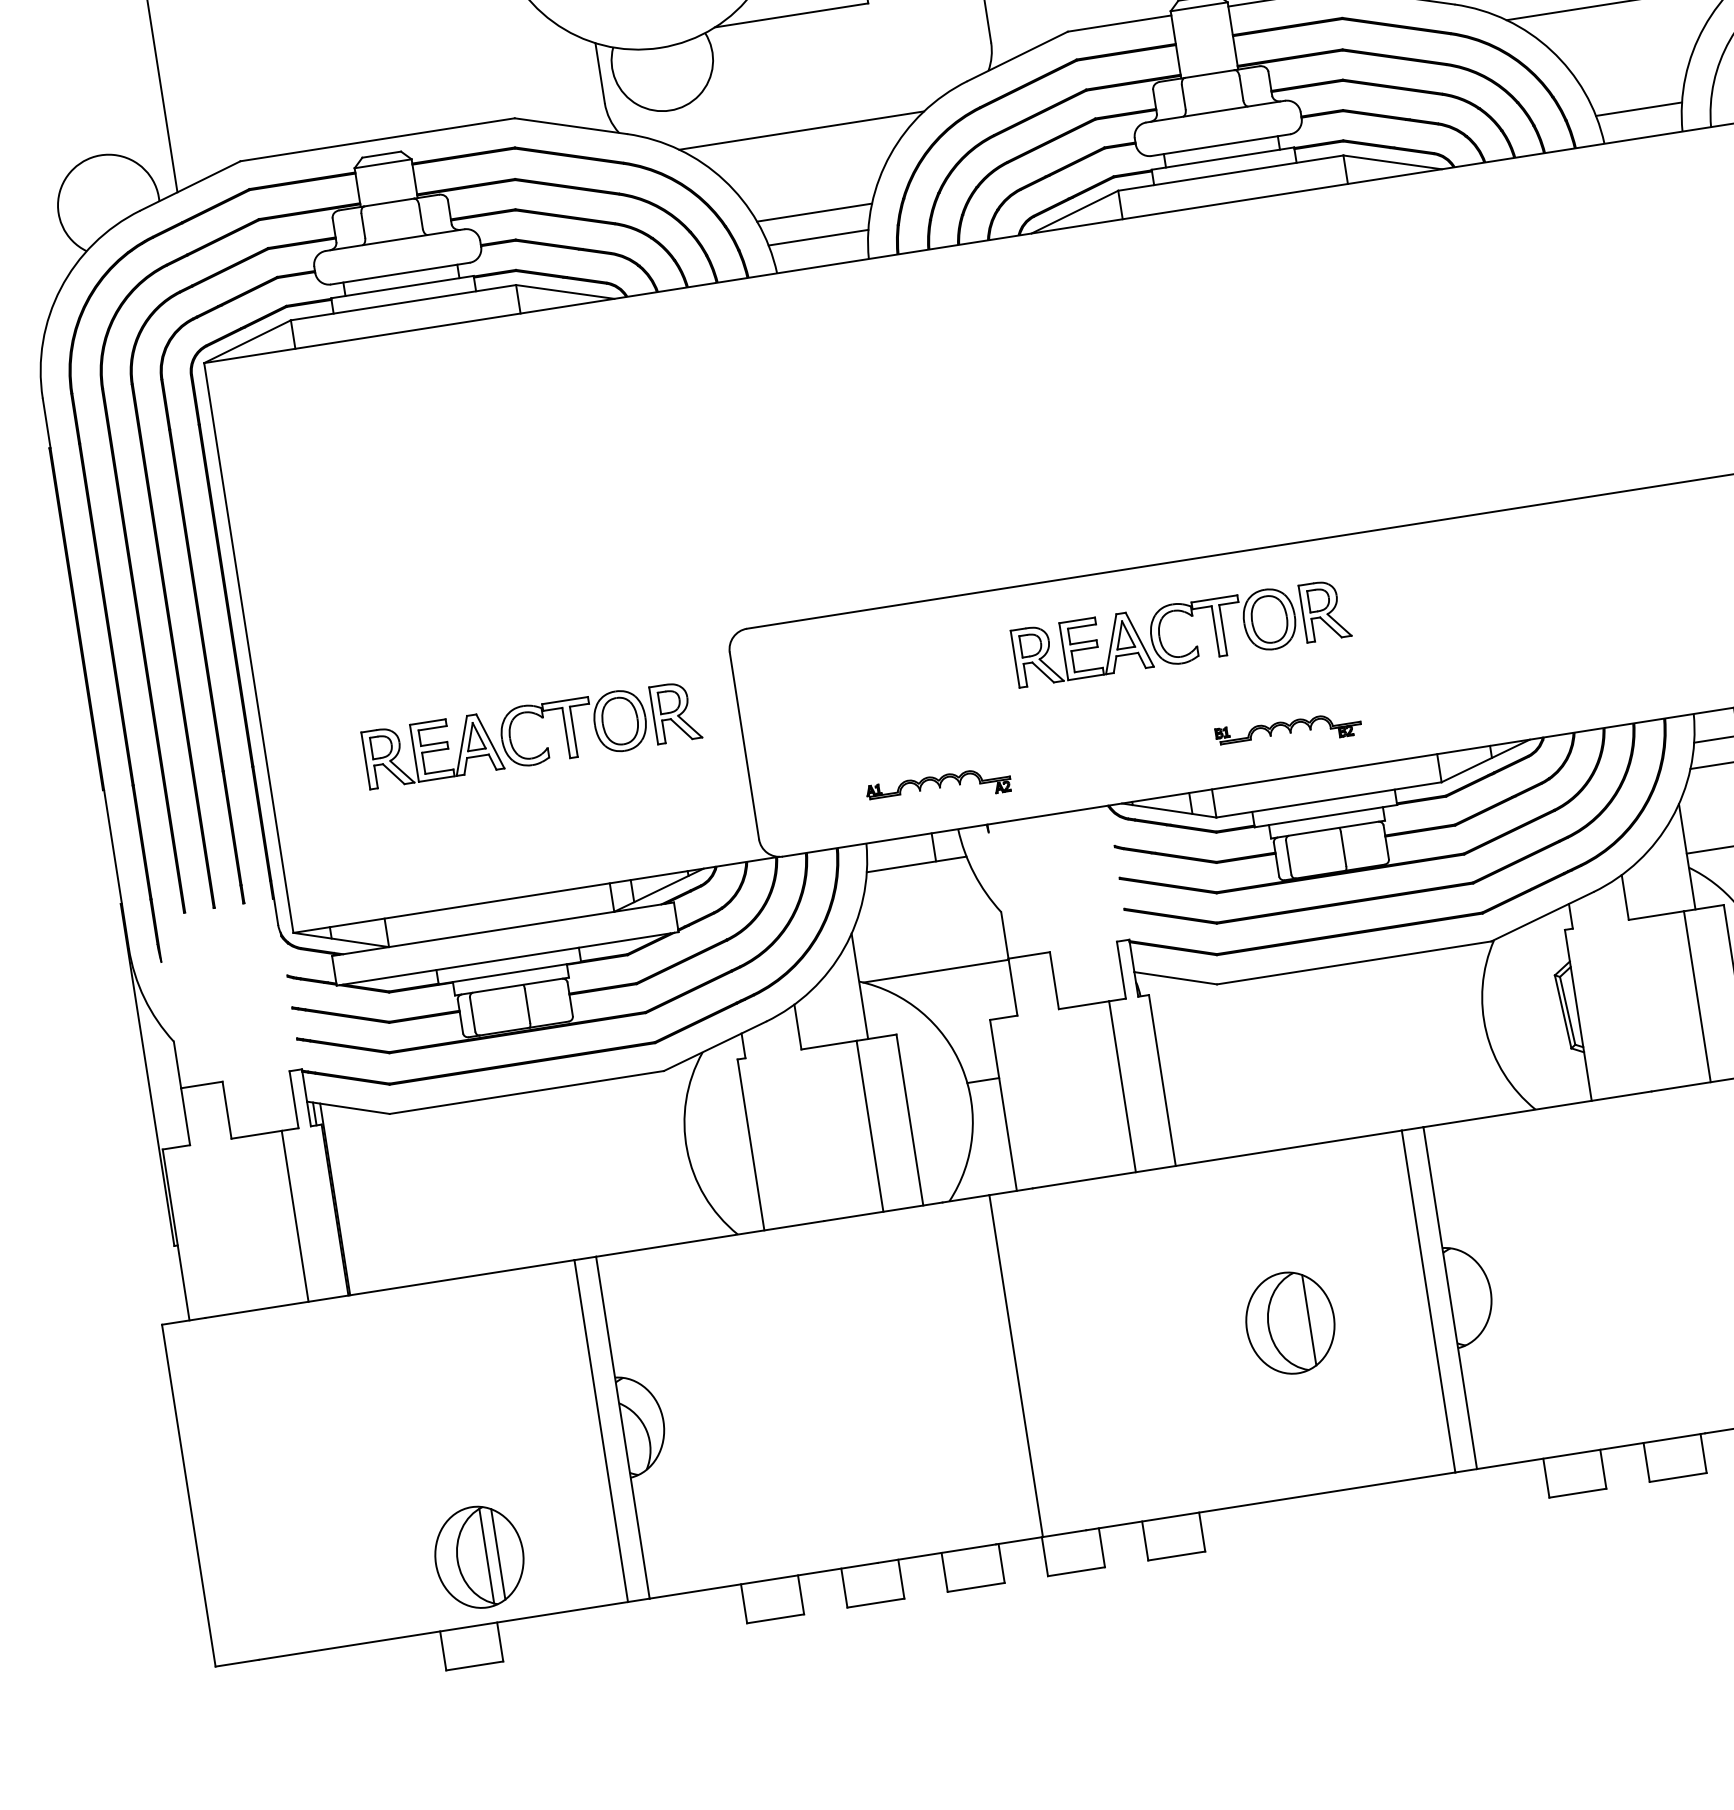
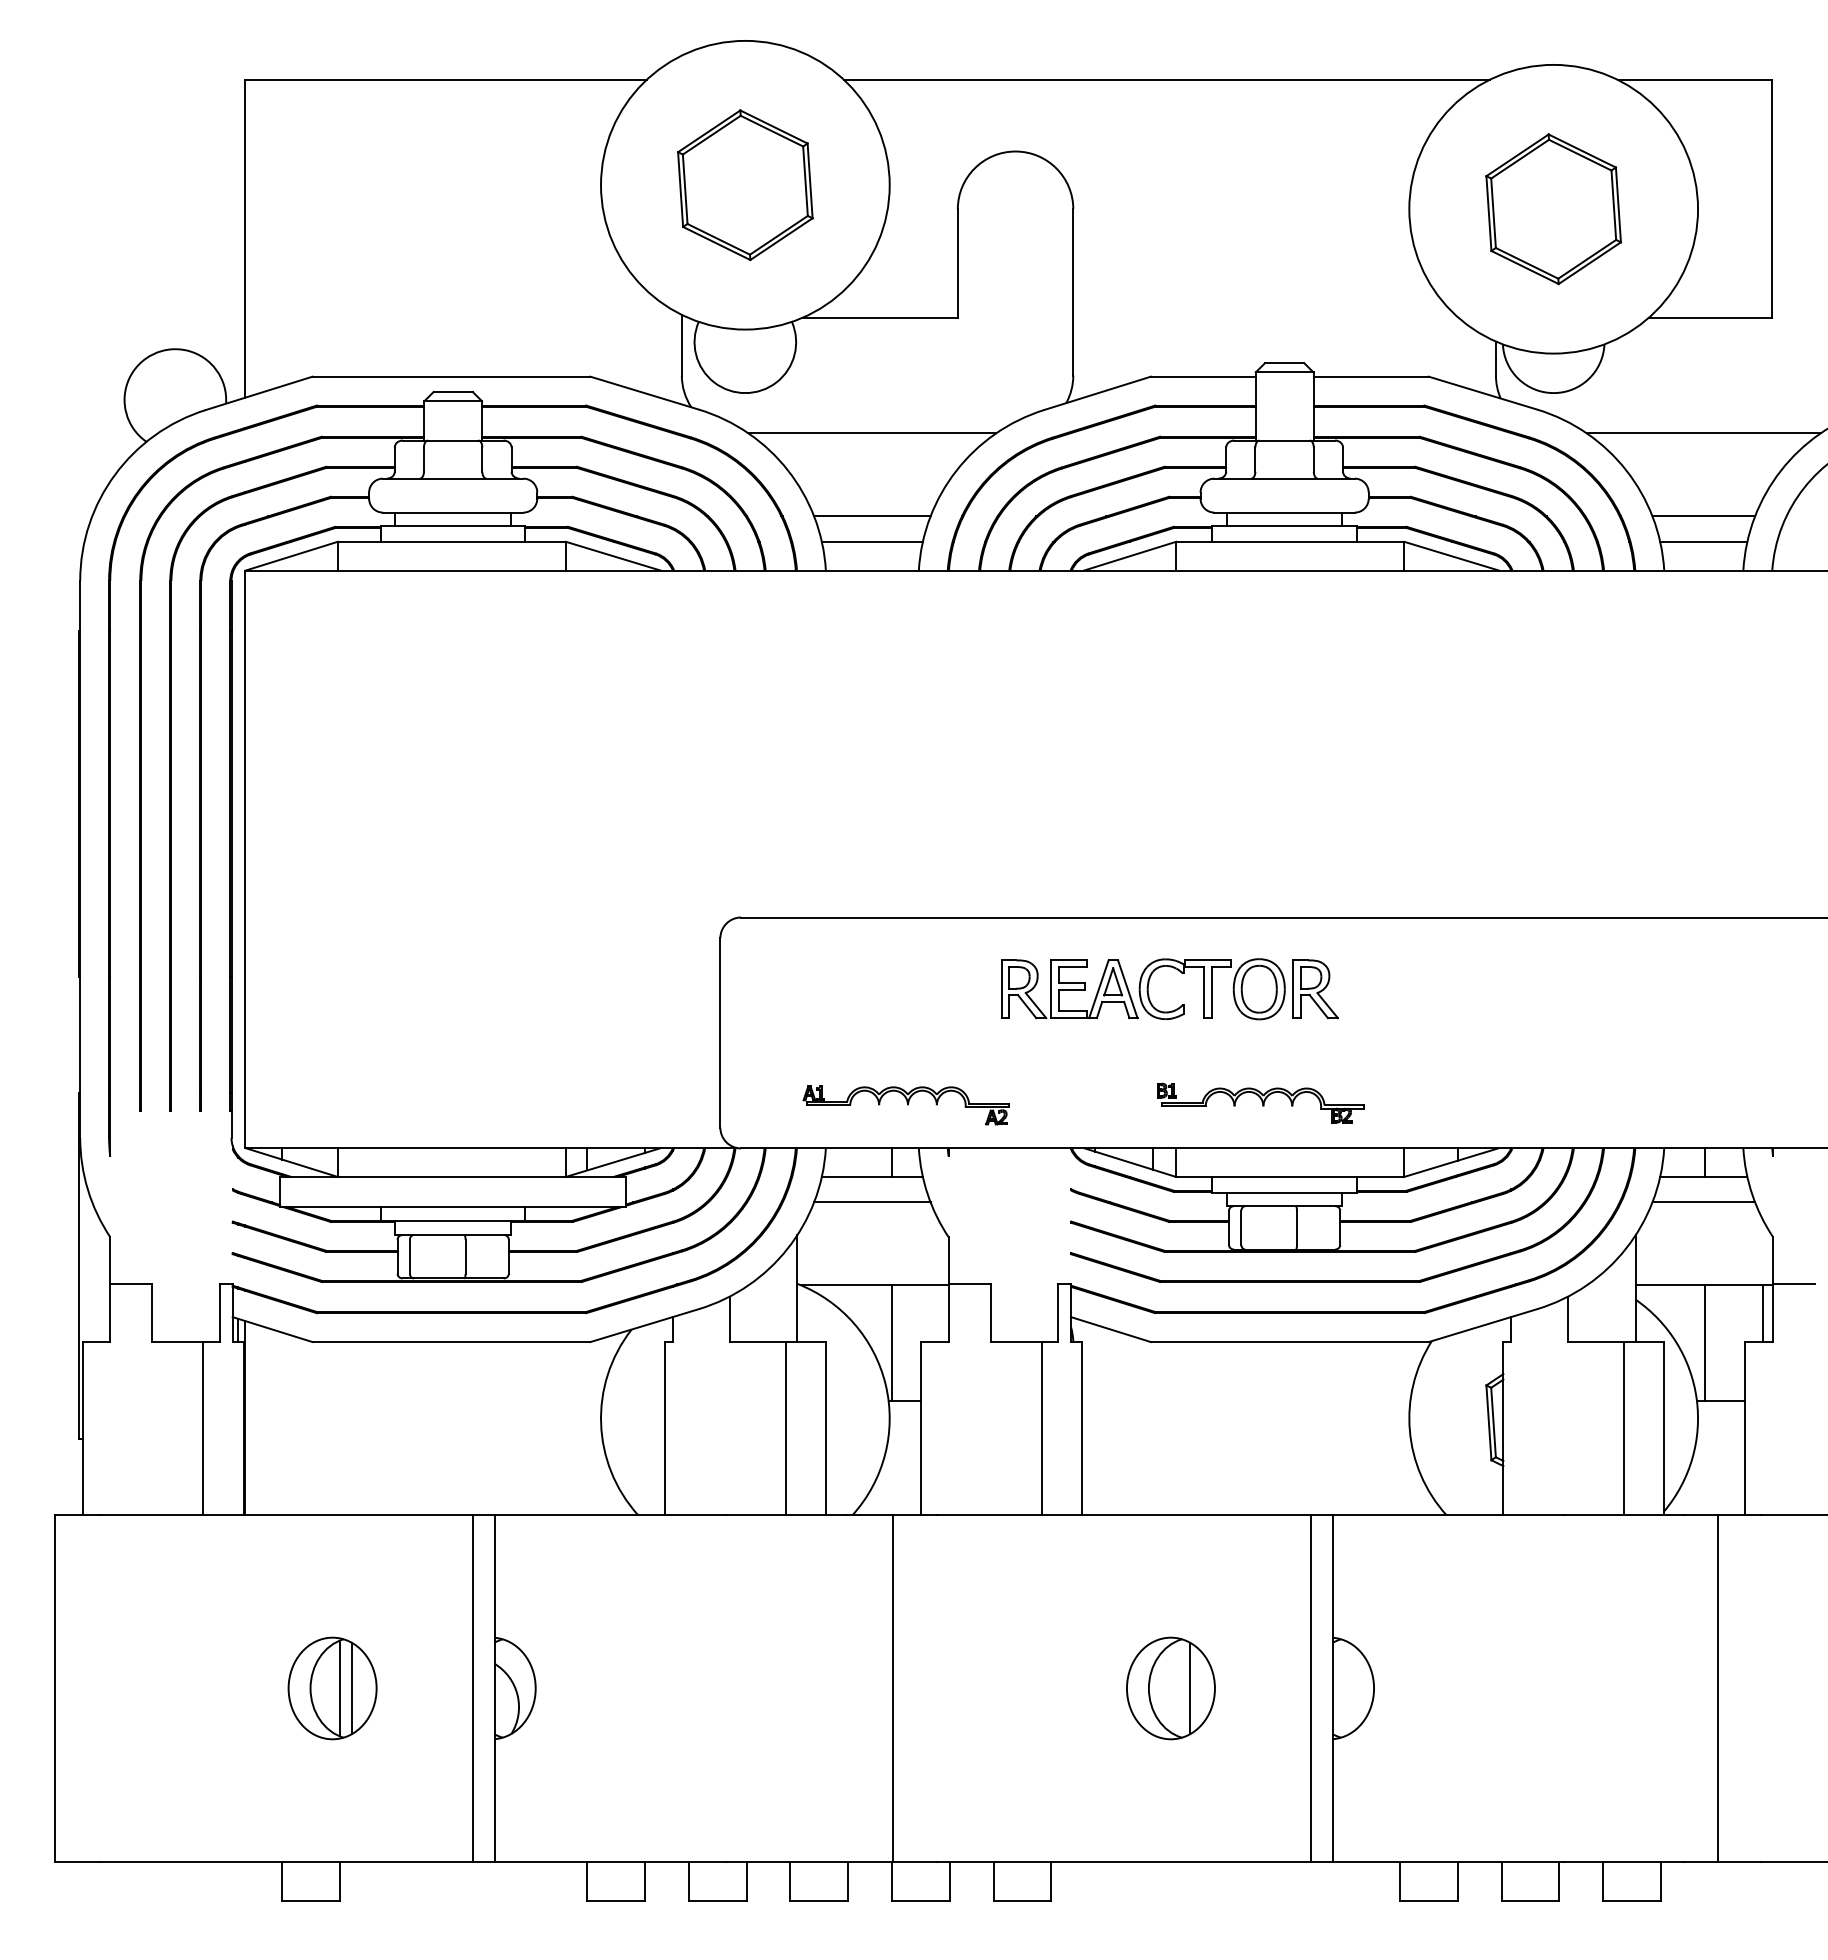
line: (1634, 84) -> (1703, 516), added
part: (1288, 731) -> (1260, 1102), size x1.43
part: (544, 749) -> (522, 1005), removed
part: (938, 788) -> (905, 1105), size x1.43
line: (920, 889) -> (872, 1202), added
line: (962, 1024) -> (892, 1342), added
part: (479, 1557) -> (332, 1688), moved

